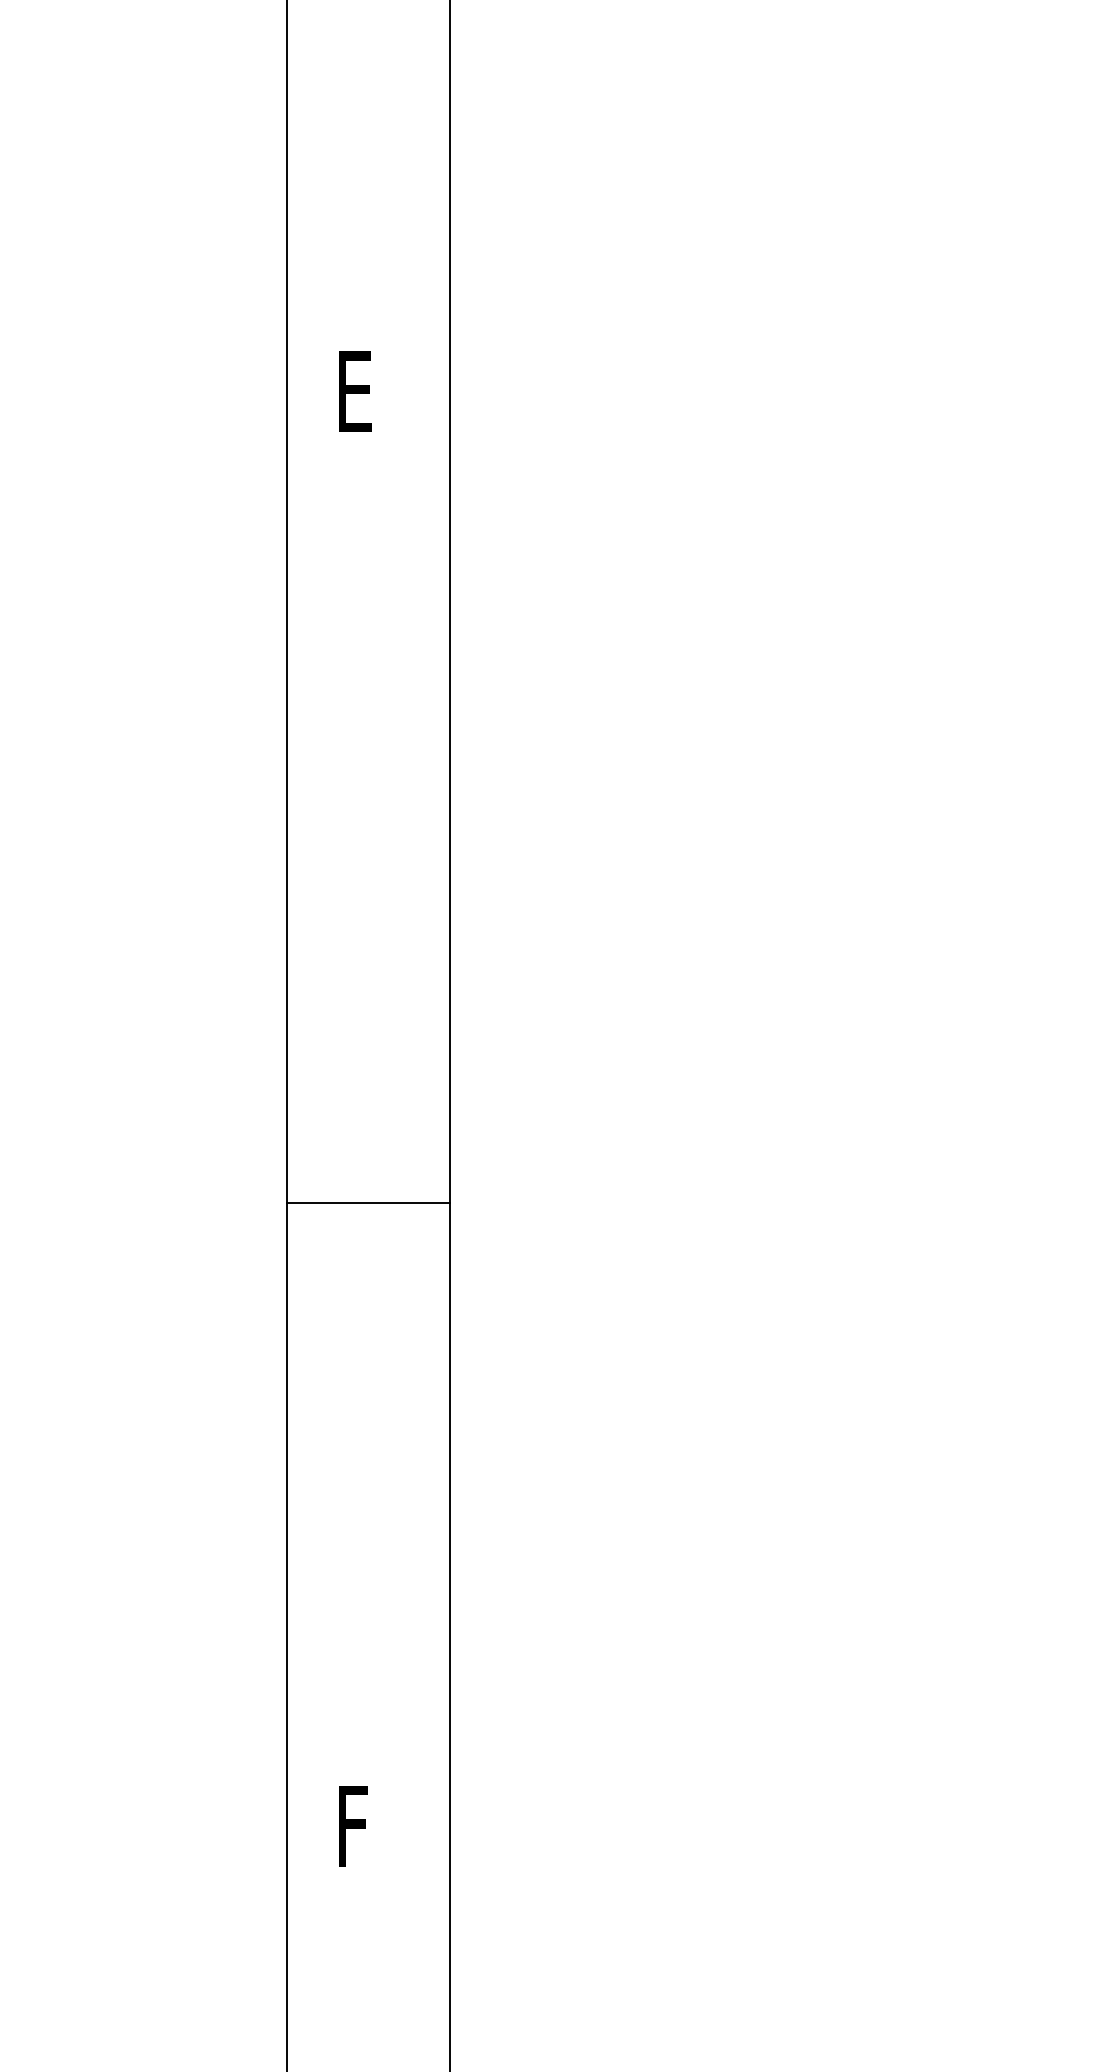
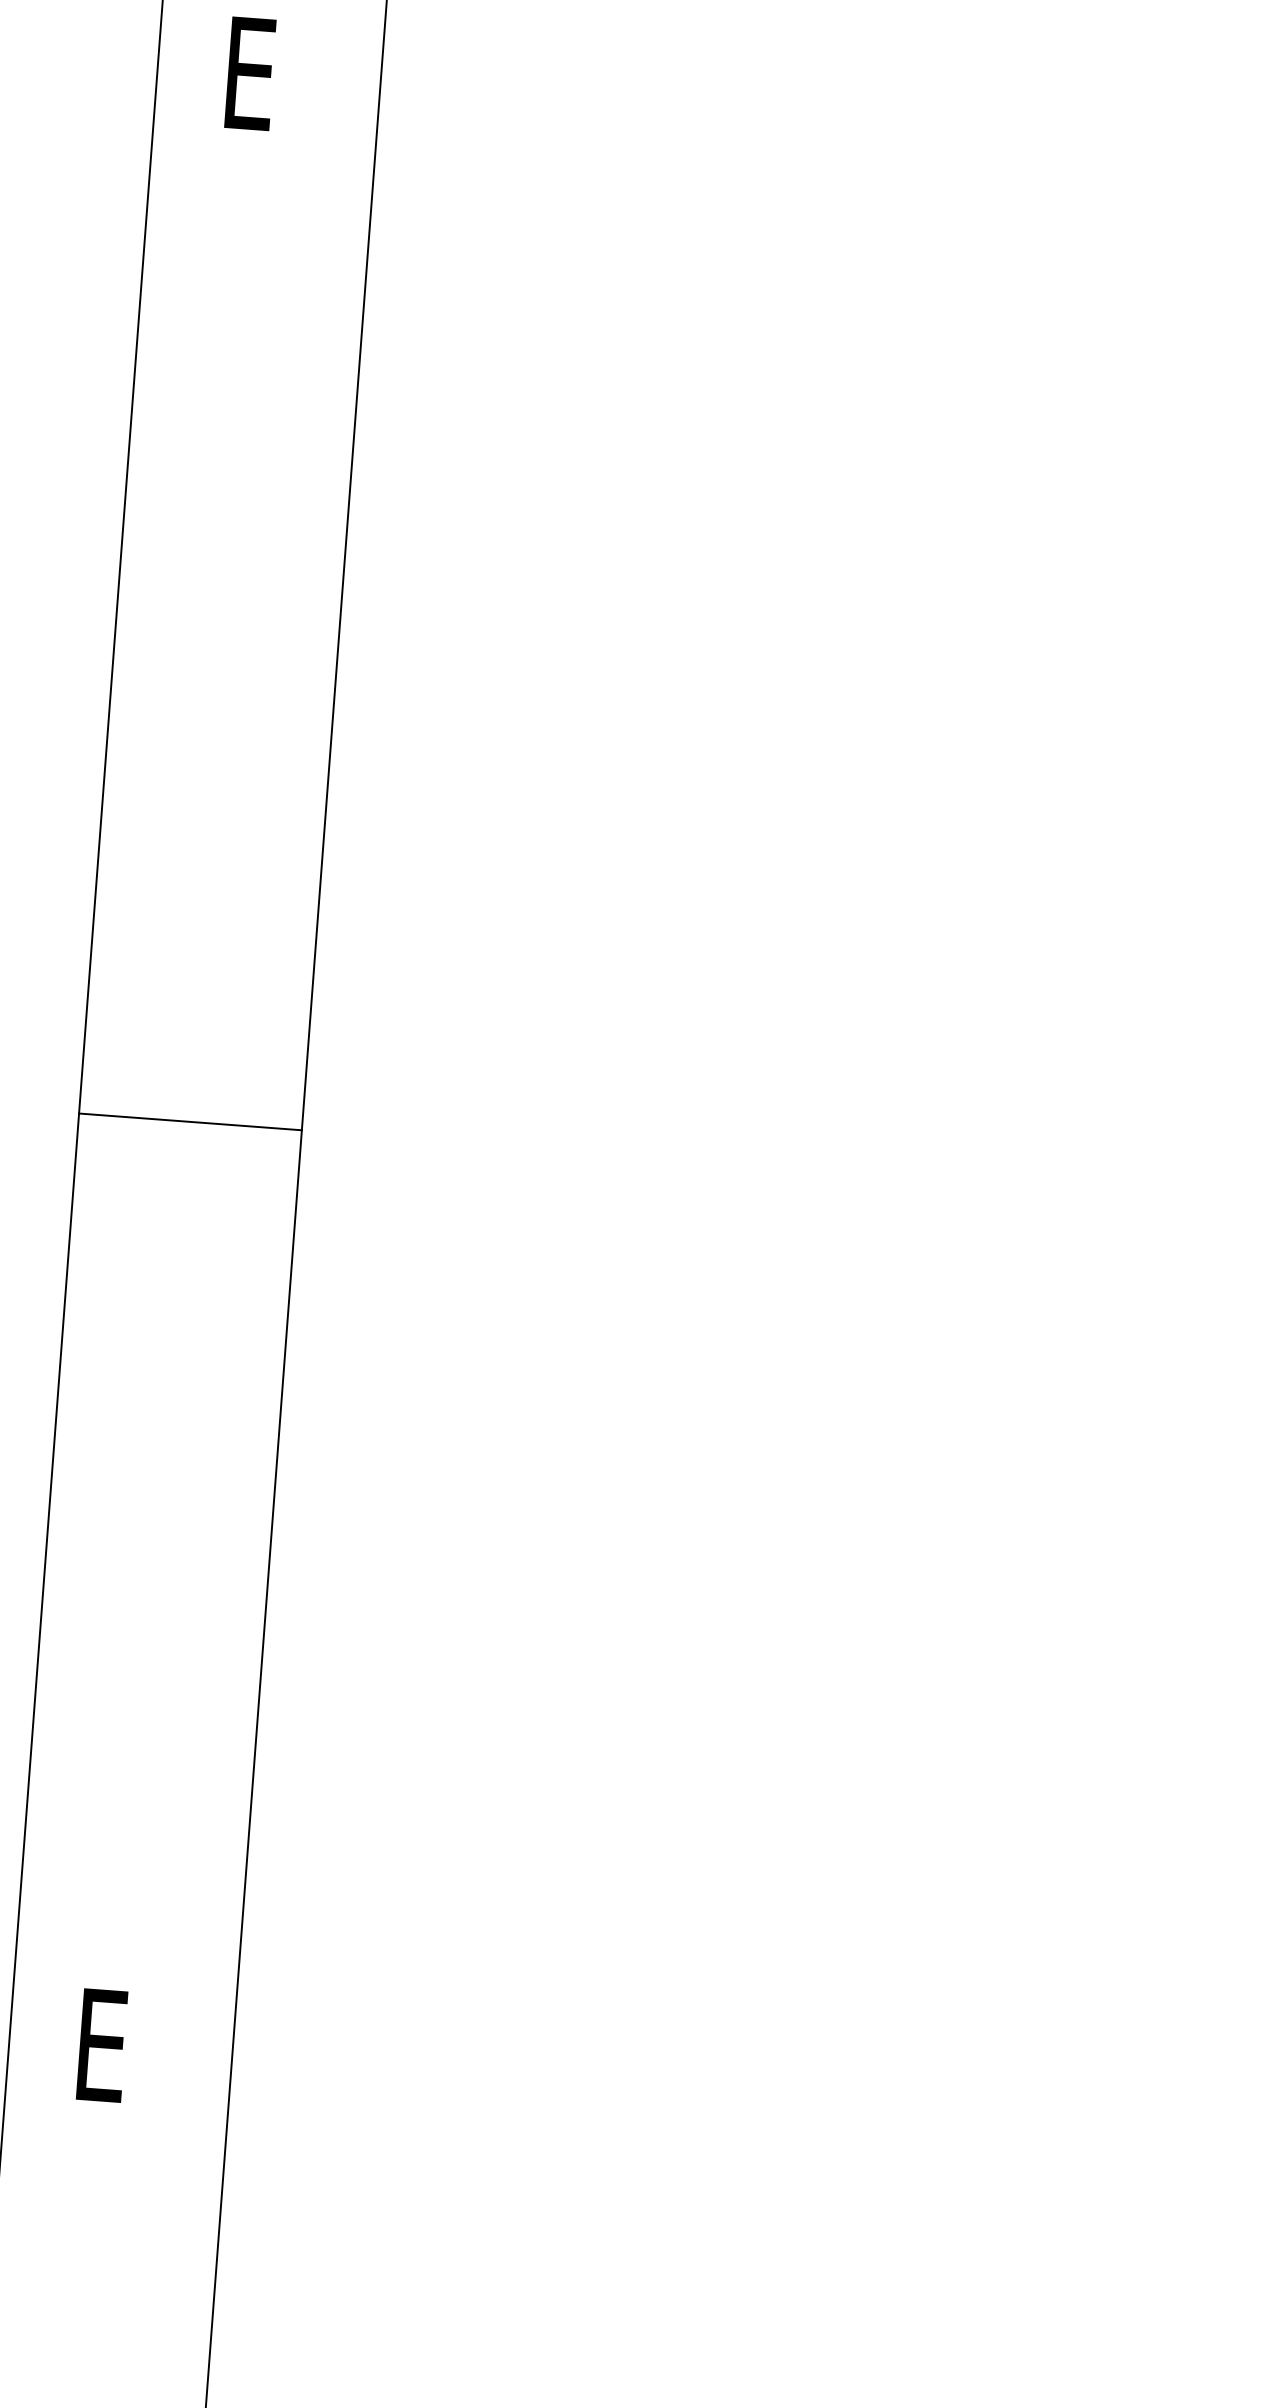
line: (368, 1202) -> (190, 1121), moved
text: (358, 1826) -> (107, 2045), F -> E

